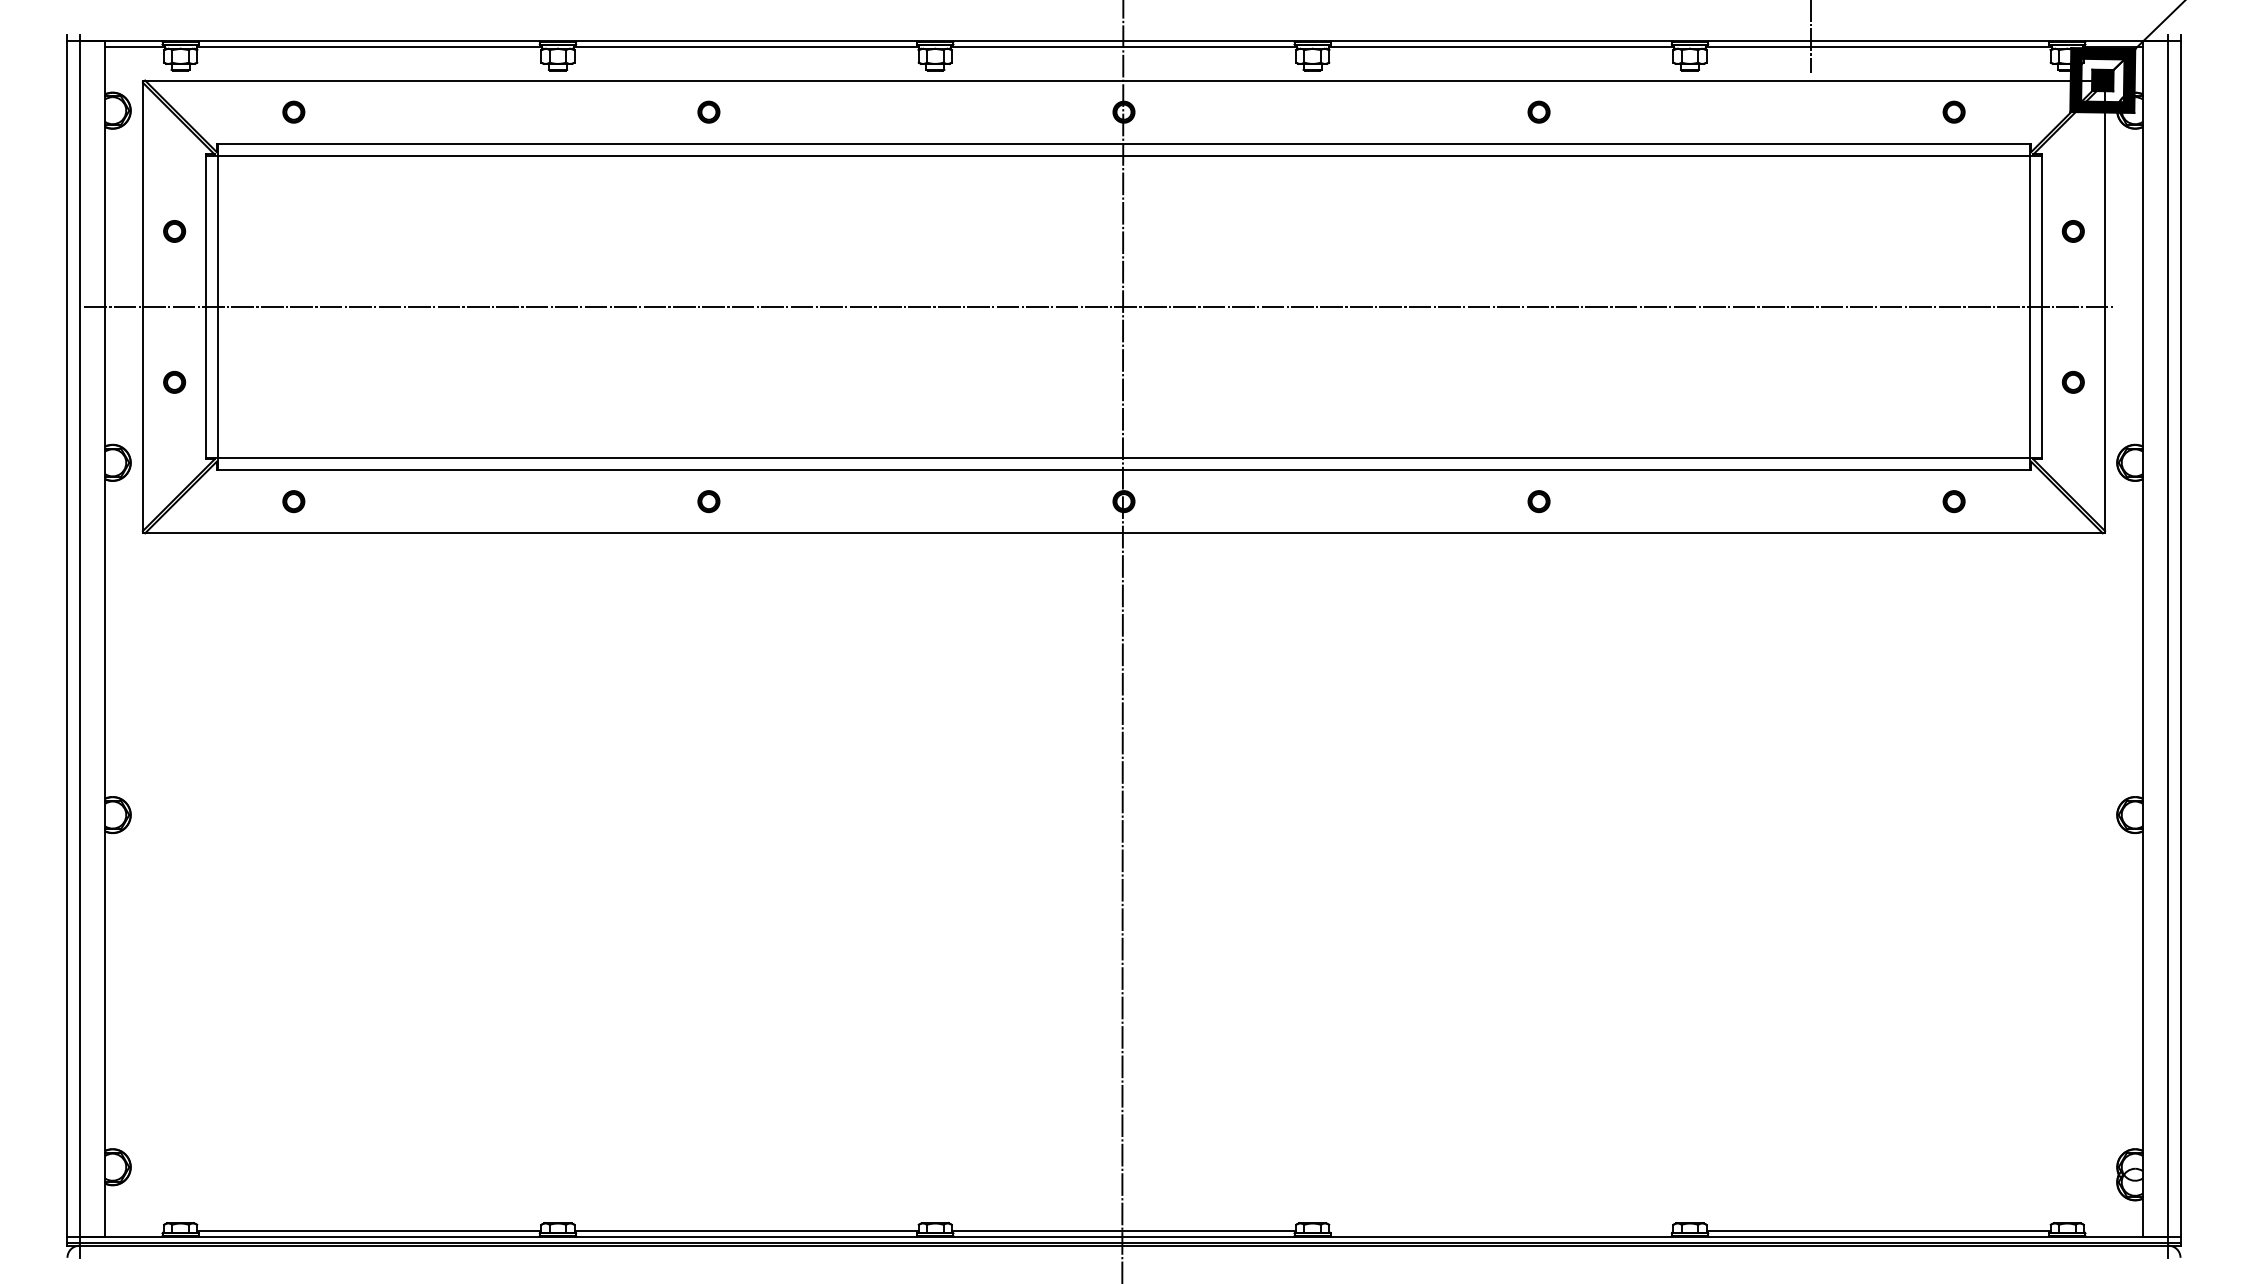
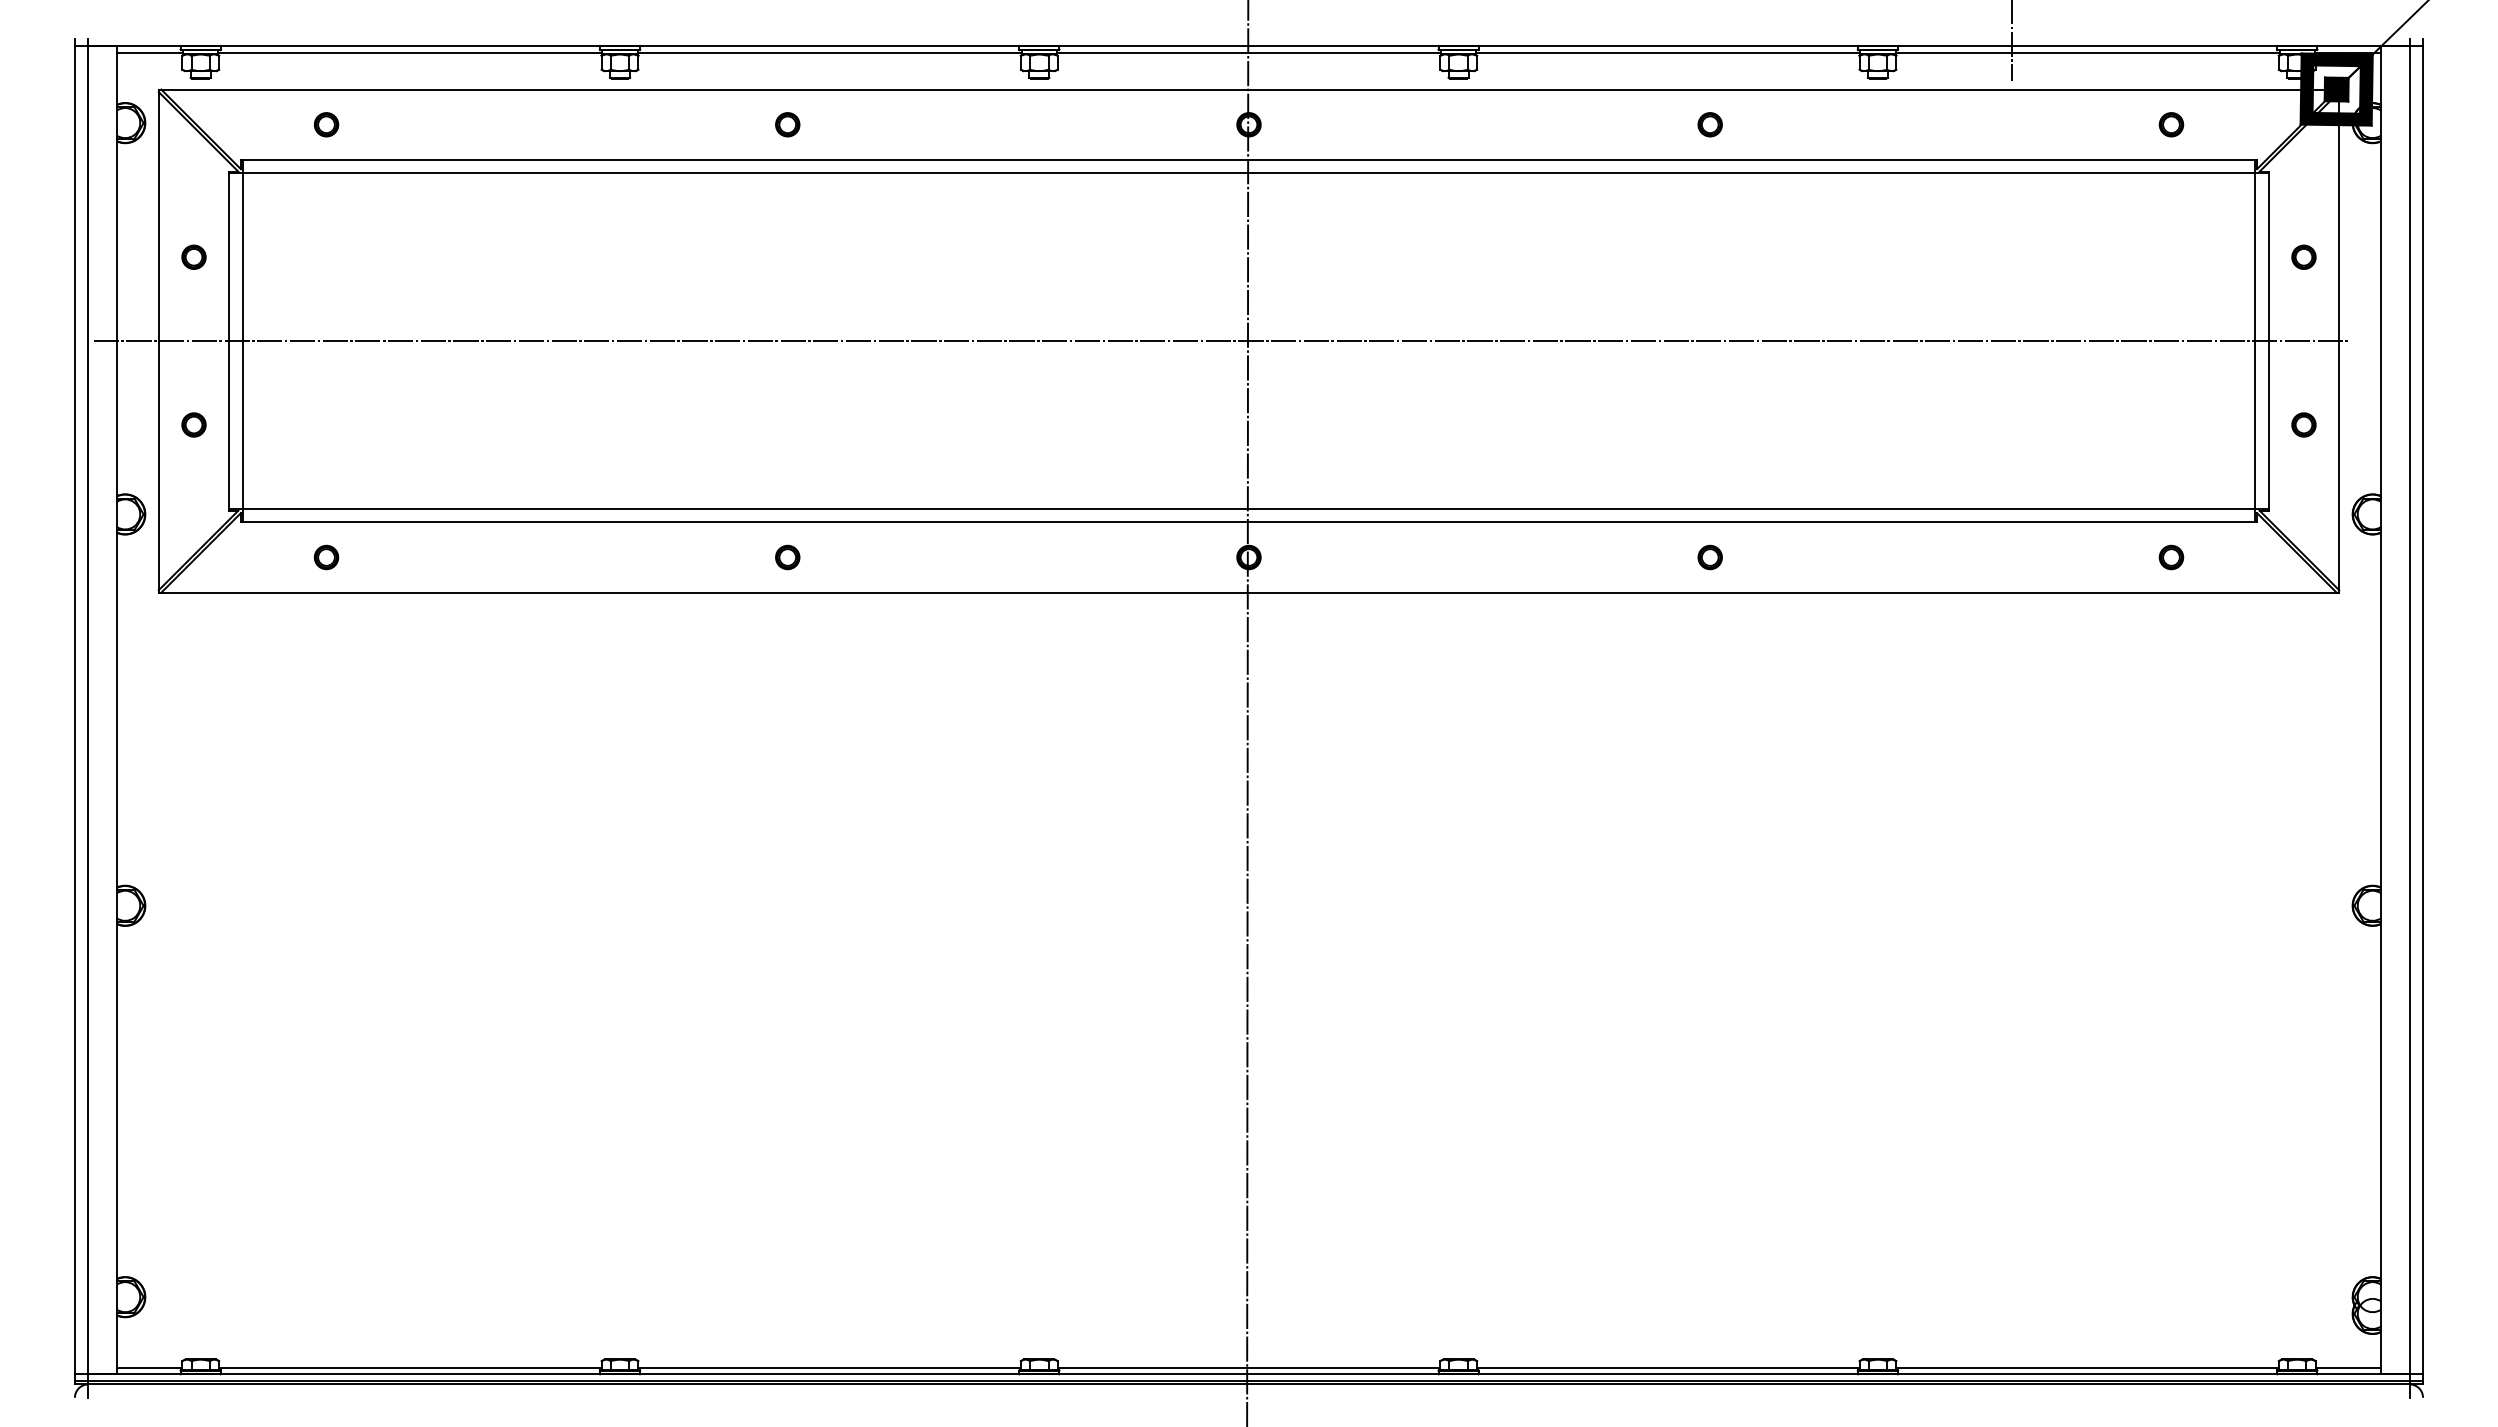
line: (134, 1230) -> (149, 1367), added
line: (1501, 1230) -> (1668, 1367), added
line: (2113, 1230) -> (2348, 1367), added

